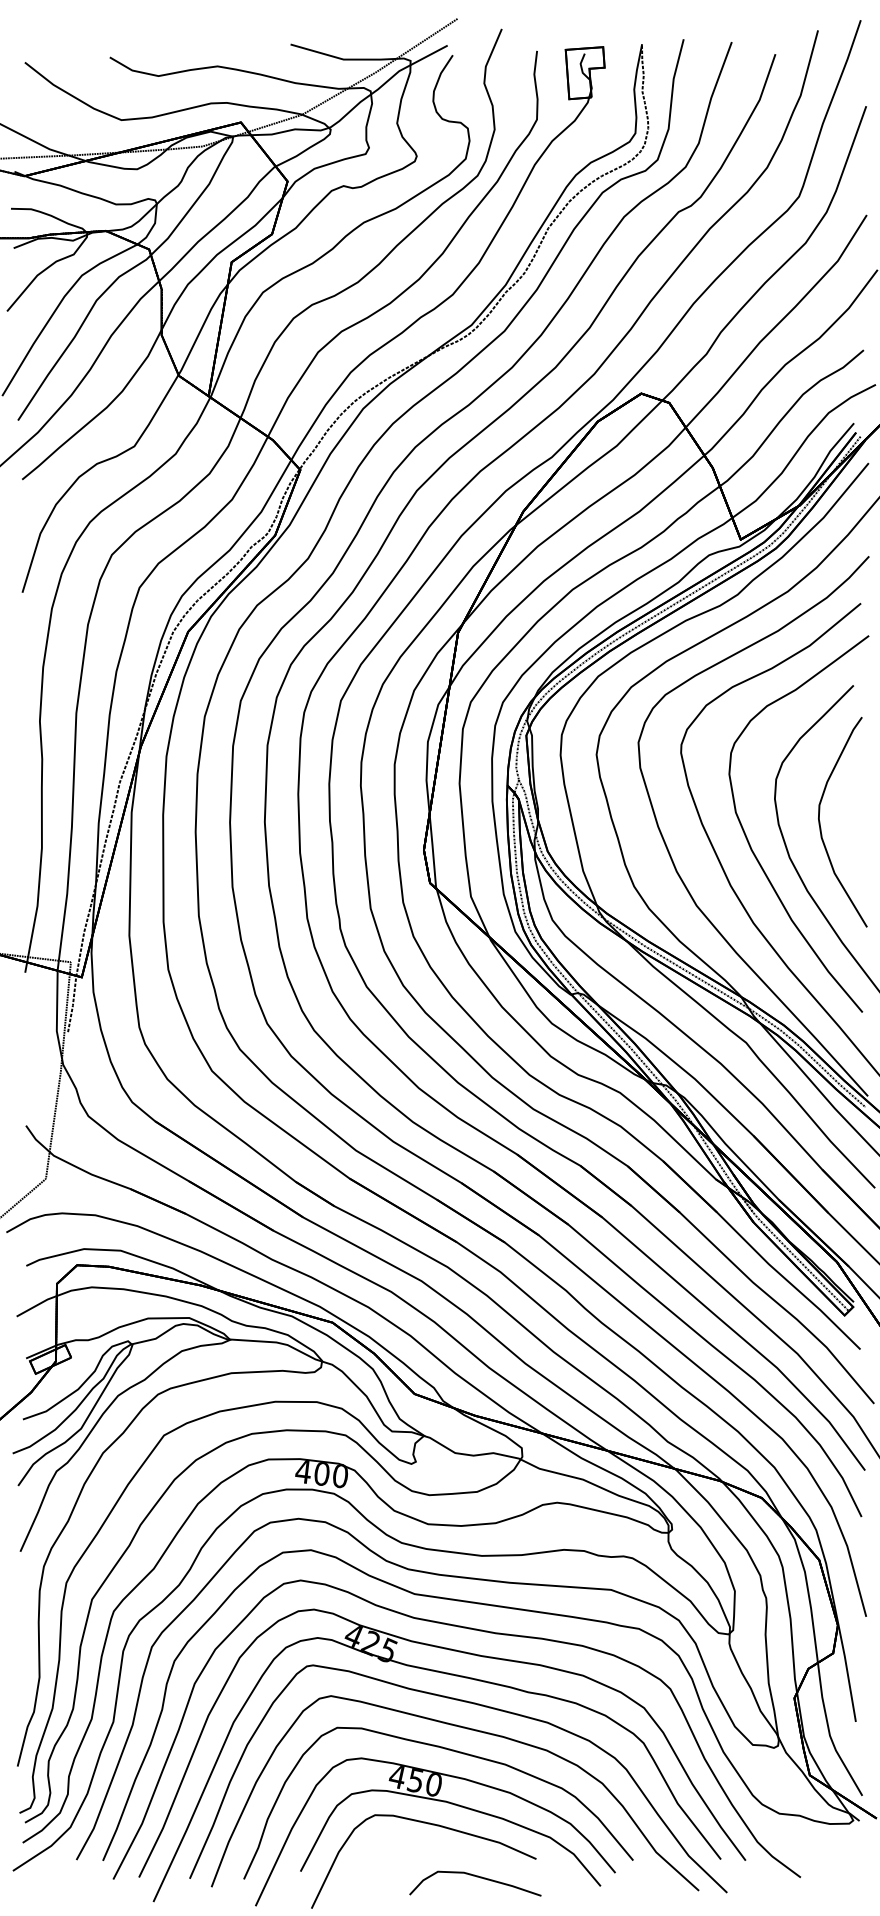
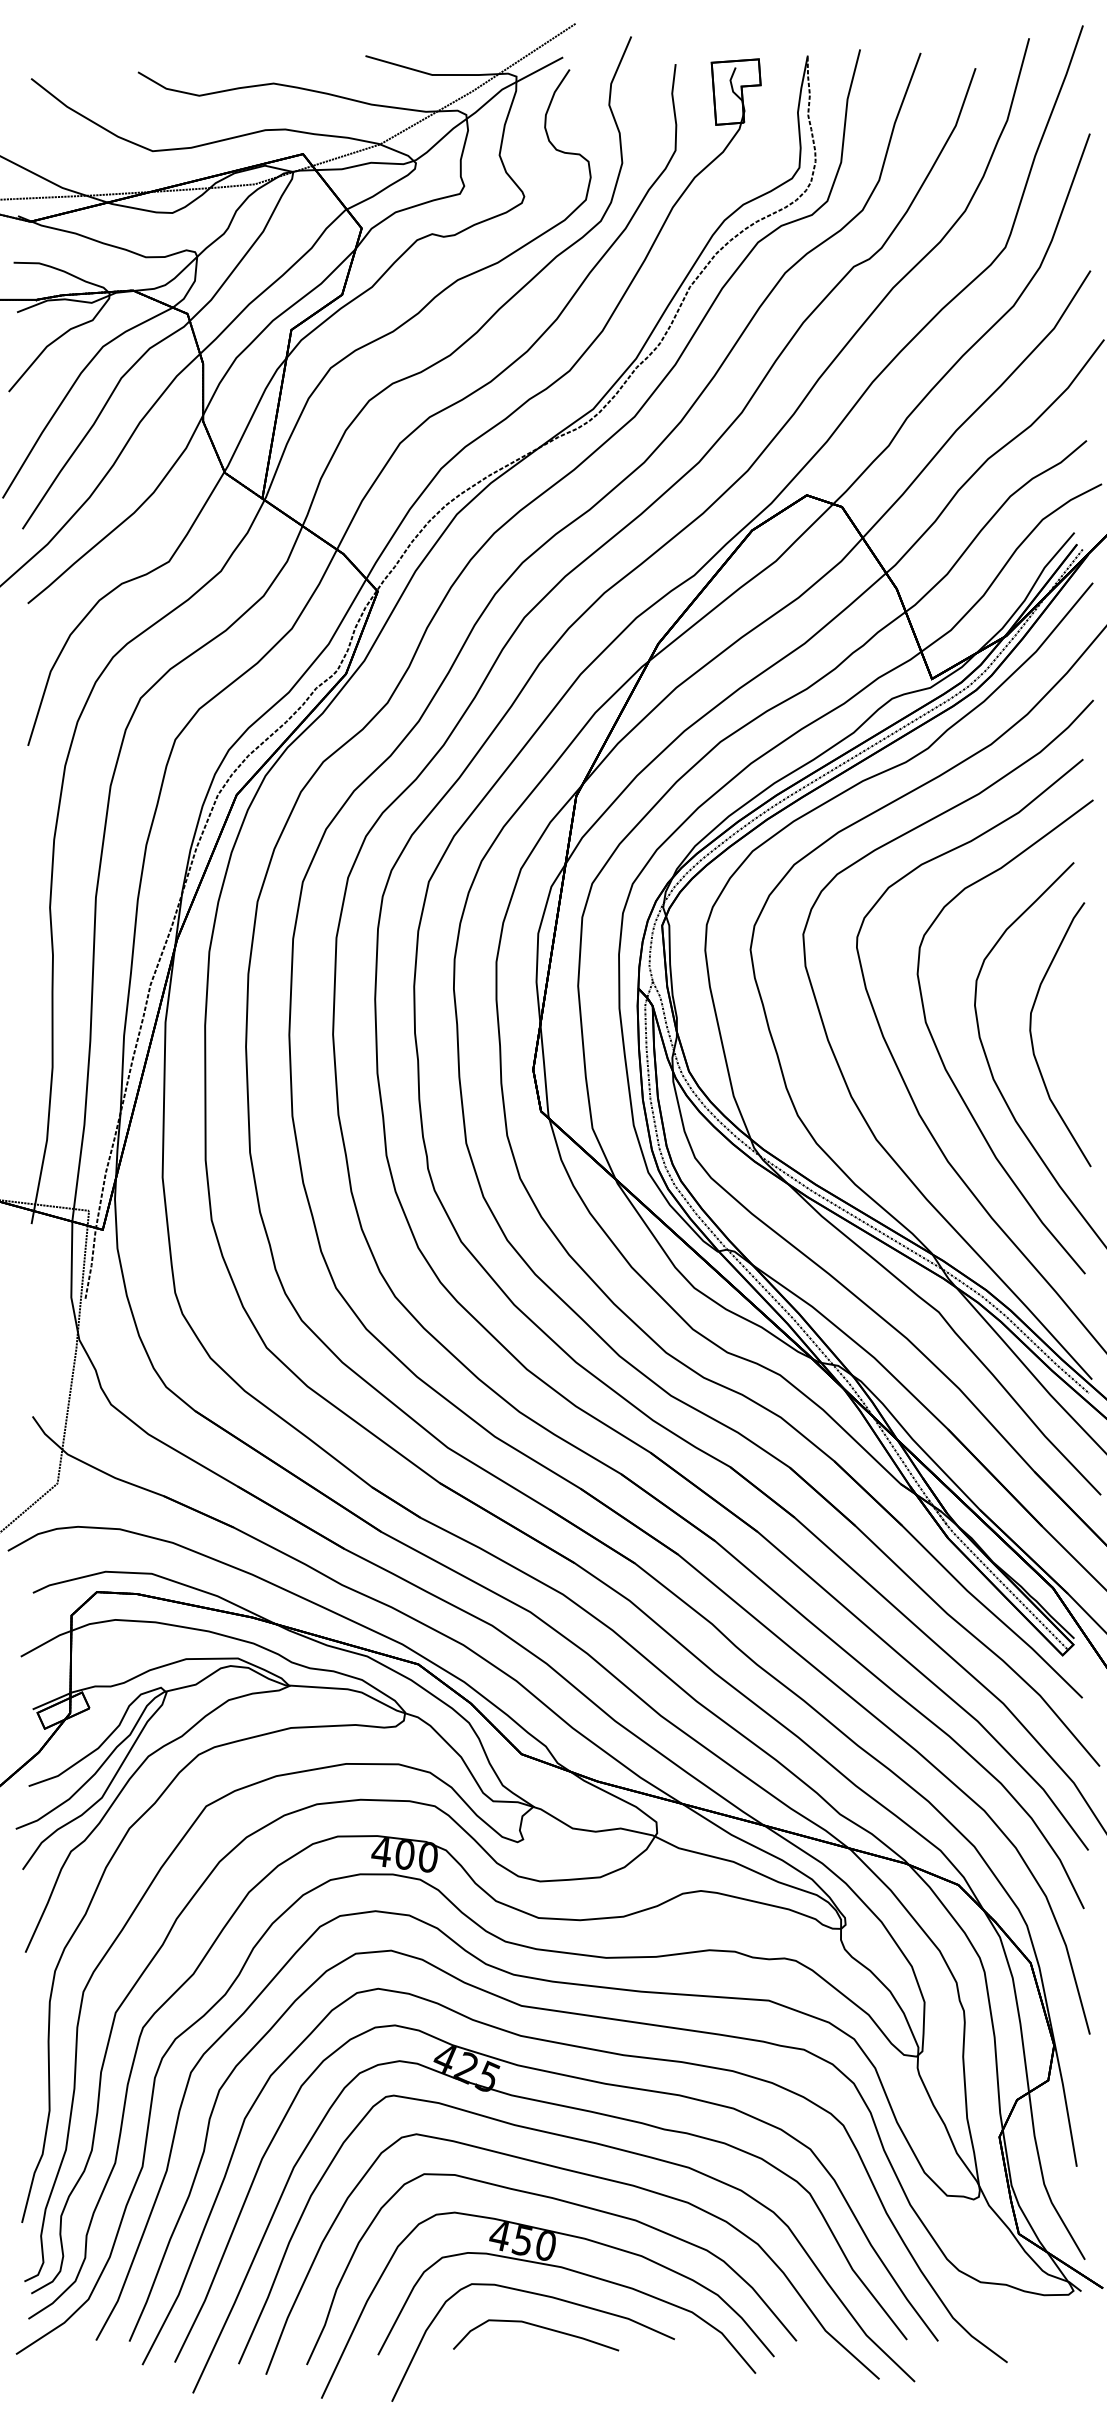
curve: (477, 1877) -> (538, 2327), moved

